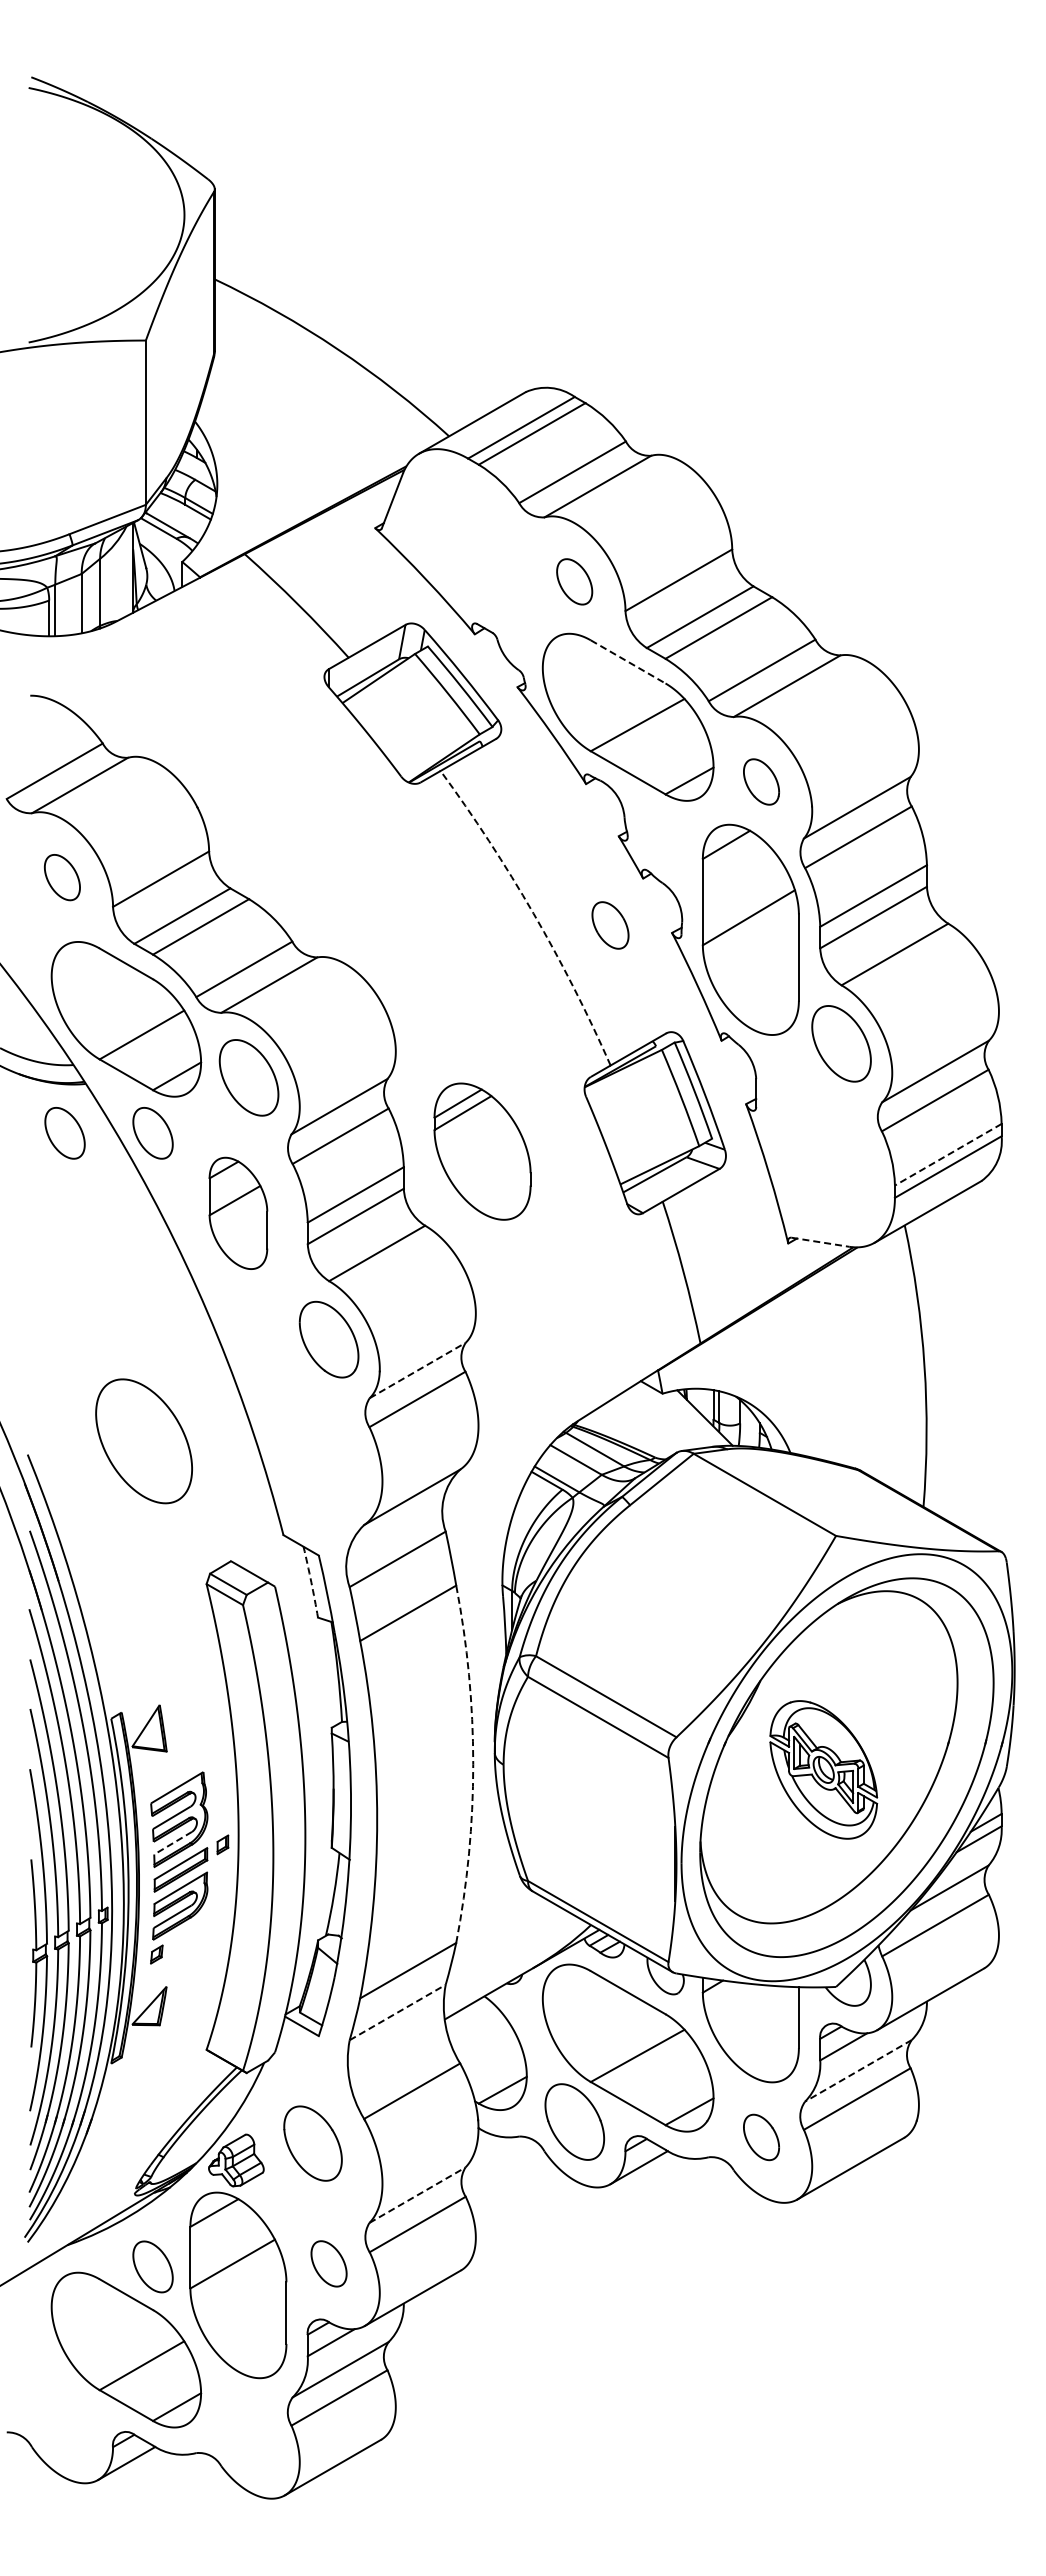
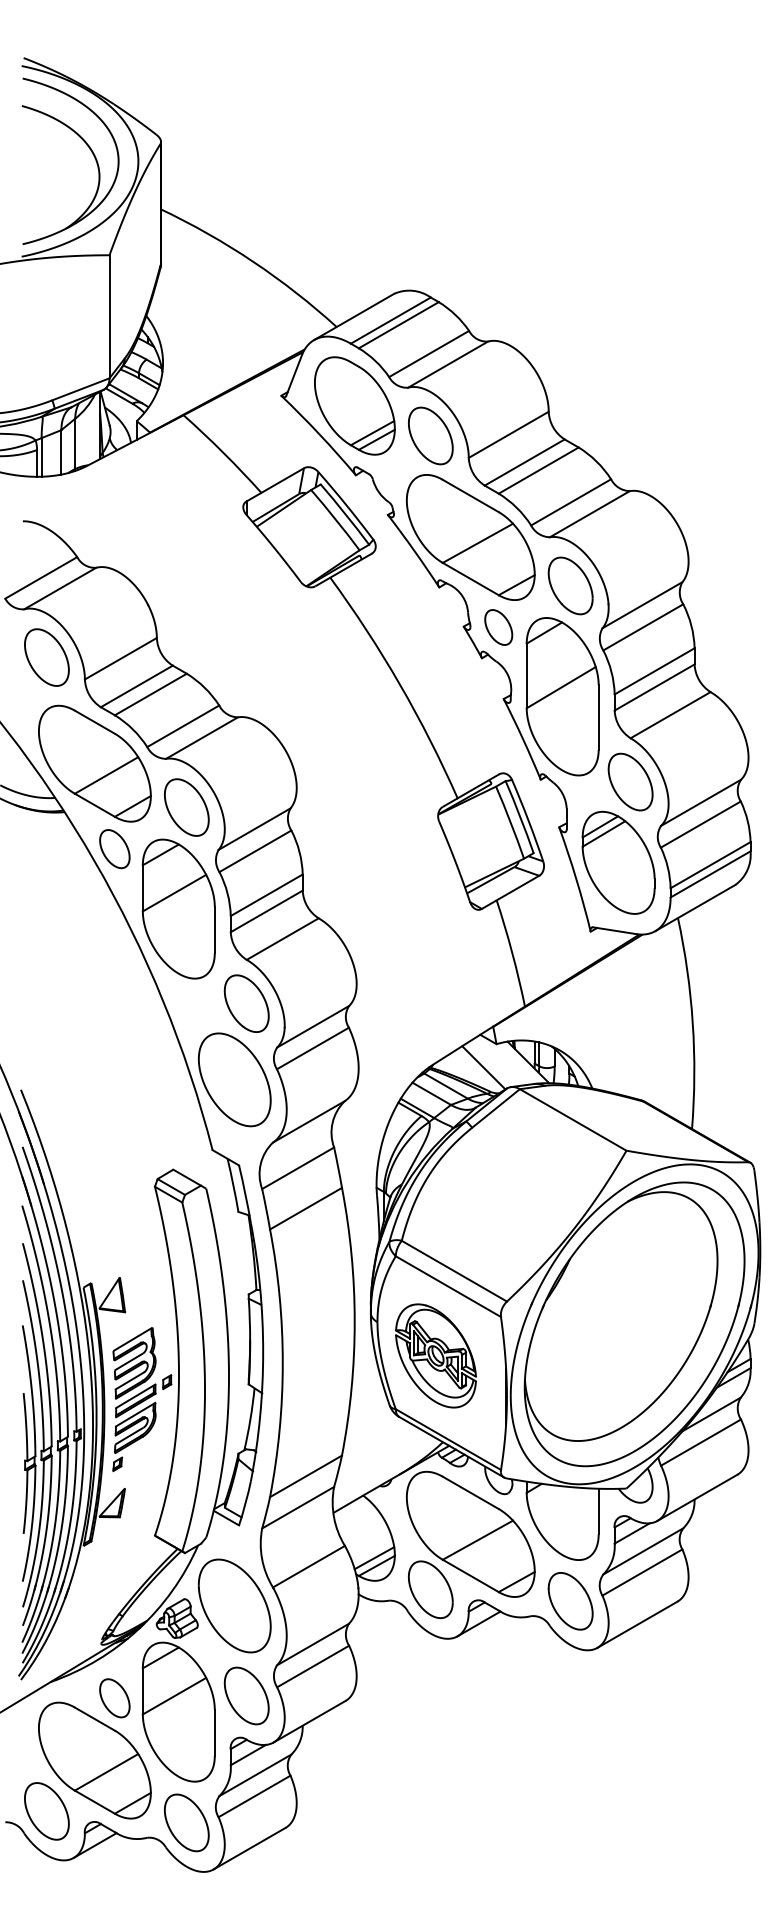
part: (118, 197) -> (88, 148), added
part: (473, 541) -> (354, 405), added
part: (574, 581) -> (430, 435), size x1.67
line: (628, 662) -> (471, 496), dashed -> solid
part: (761, 781) -> (570, 585), size x1.67
part: (62, 877) -> (47, 657), size x1.67
arc: (533, 913) -> (399, 684), dashed -> solid
part: (610, 925) -> (498, 627), moved
part: (64, 1133) -> (48, 849), removed
part: (482, 1151) -> (618, 862), moved
line: (948, 1154) -> (710, 864), dashed -> solid
part: (238, 1213) -> (178, 909), size x1.67
line: (820, 1242) -> (614, 930), dashed -> solid
line: (418, 1370) -> (313, 1026), dashed -> solid
line: (645, 1425) -> (483, 1068), added
part: (143, 1441) -> (234, 1079), moved
arc: (311, 1582) -> (233, 1185), dashed -> solid
arc: (473, 1764) -> (354, 1321), dashed -> solid
part: (823, 1769) -> (435, 1355), moved
line: (173, 1843) -> (130, 1381), dashed -> solid
line: (398, 2012) -> (298, 1507), dashed -> solid
line: (858, 2070) -> (643, 1551), dashed -> solid
line: (499, 2079) -> (374, 1557), added
part: (761, 2137) -> (570, 1601), size x1.67
part: (312, 2143) -> (234, 1605), size x1.67
line: (417, 2194) -> (312, 1644), dashed -> solid
part: (328, 2263) -> (246, 1695), size x1.67
part: (62, 2417) -> (47, 1811), added
part: (248, 2432) -> (186, 1822), added

